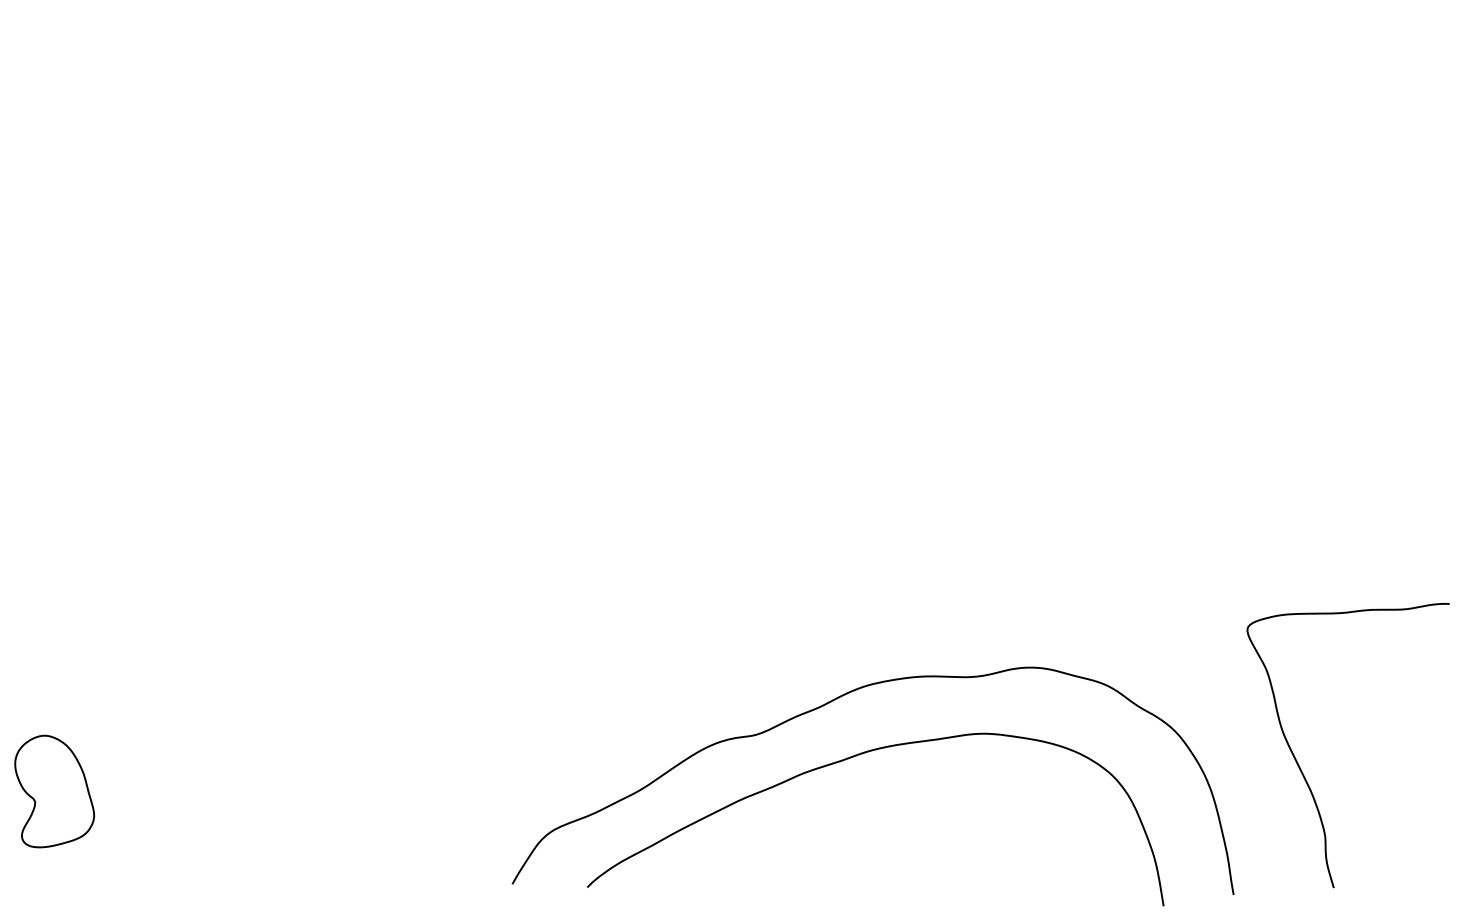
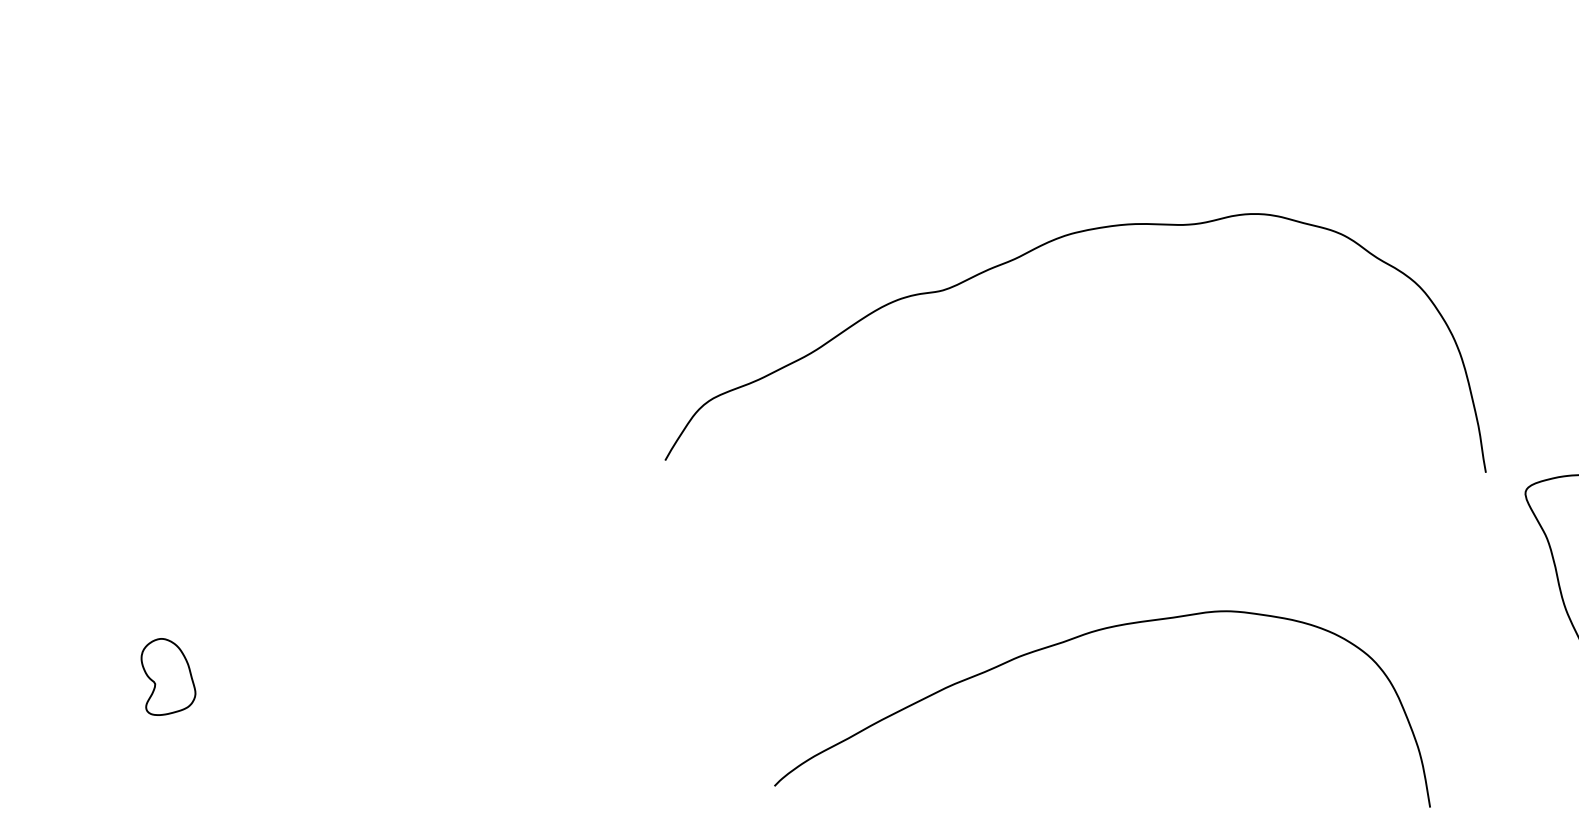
curve: (833, 701) -> (1030, 252), moved
part: (54, 791) -> (168, 676), size x0.6

